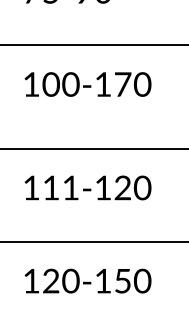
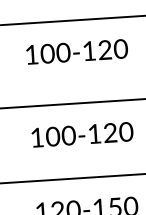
text: (122, 84) -> (104, 50), 100-170 -> 100-120
text: (60, 187) -> (60, 135), 111-120 -> 100-120

